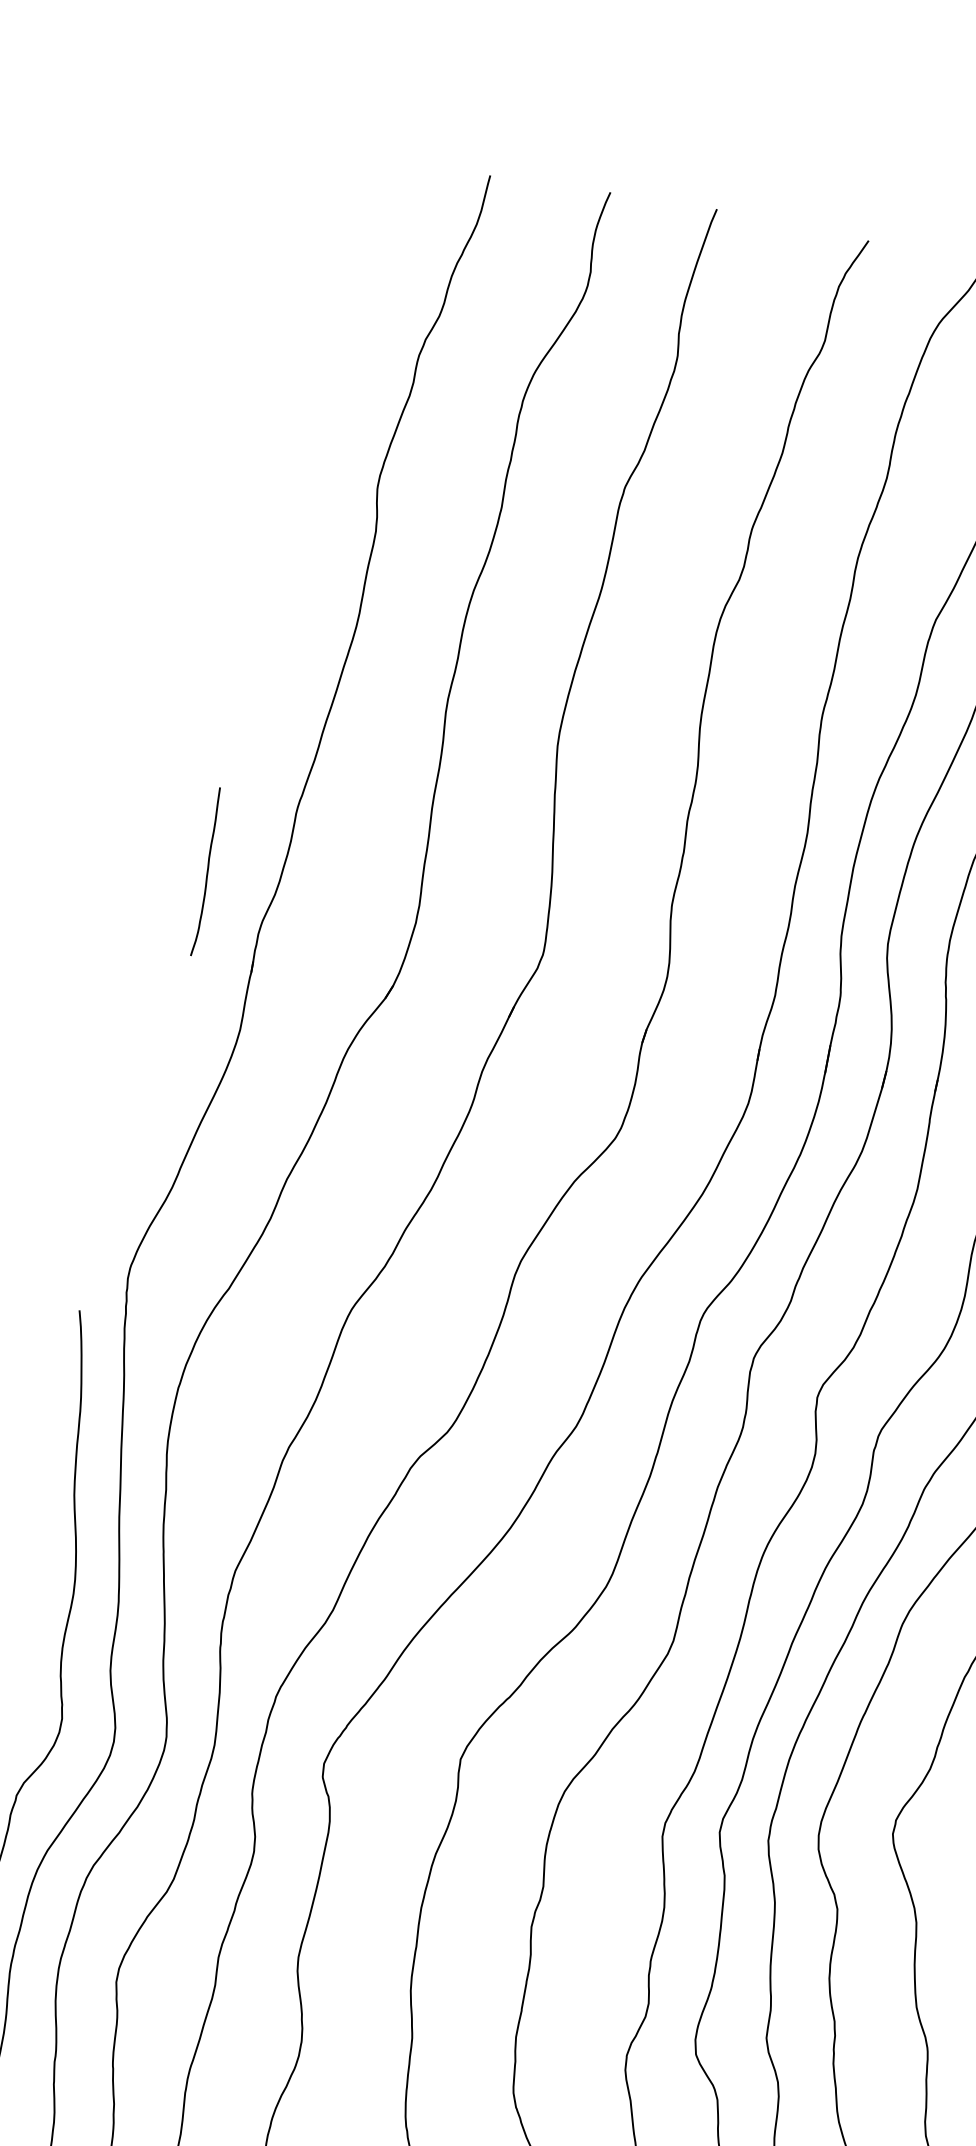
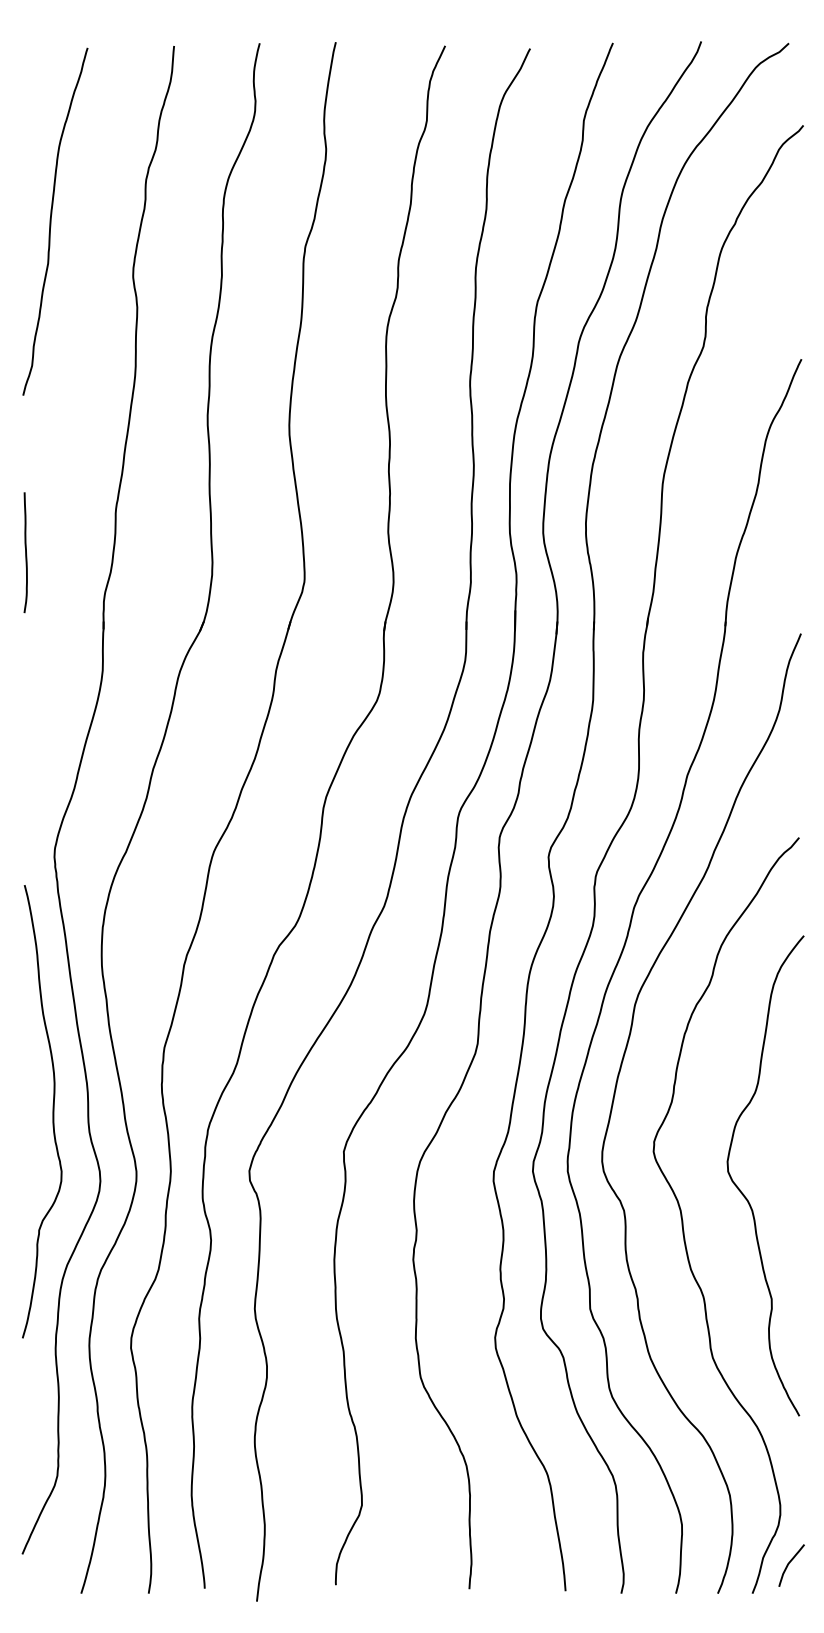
curve: (276, 390) -> (51, 221), added
curve: (206, 871) -> (25, 552), moved

